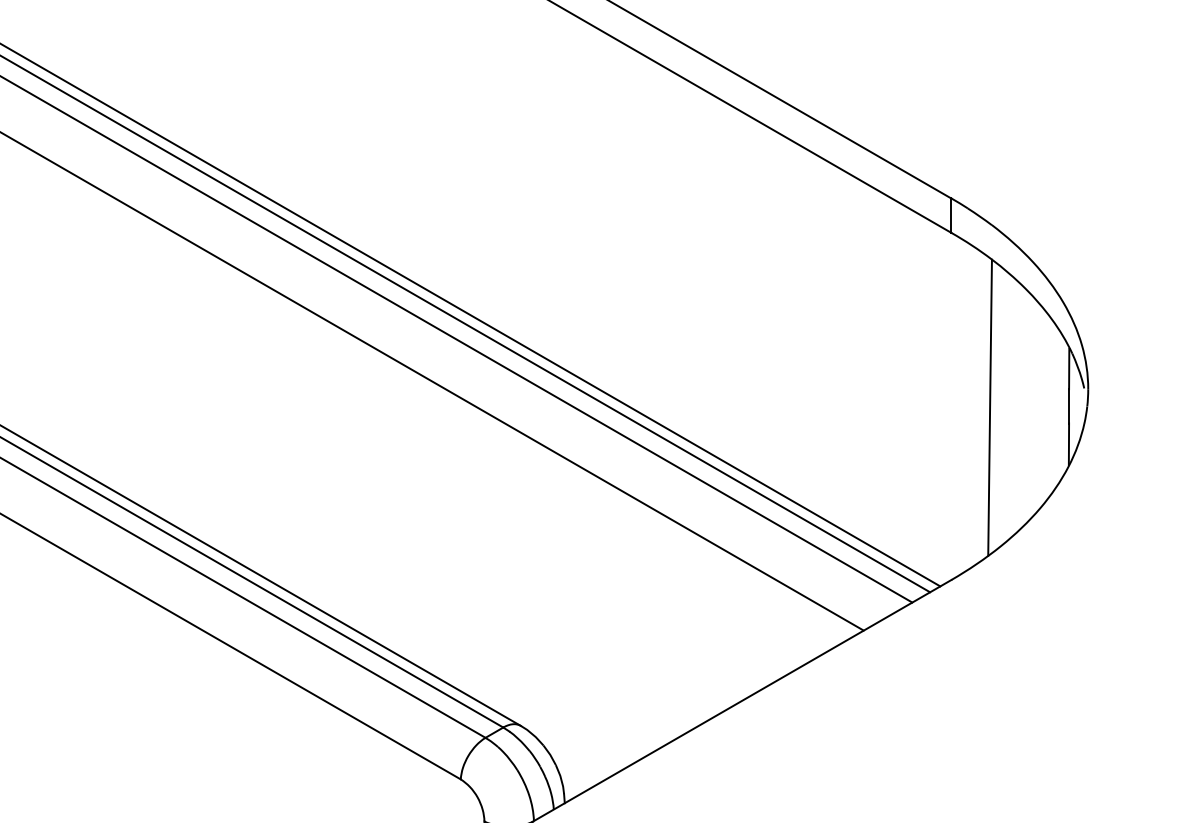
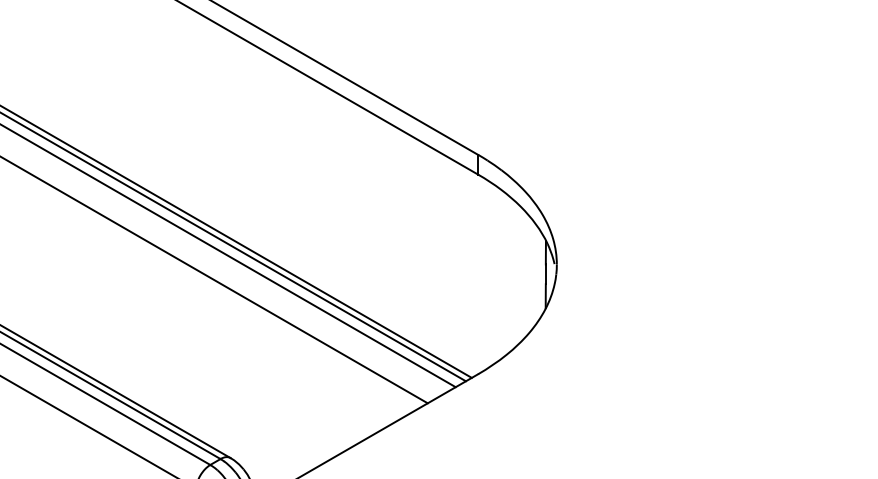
line: (990, 408) -> (500, 275), removed

